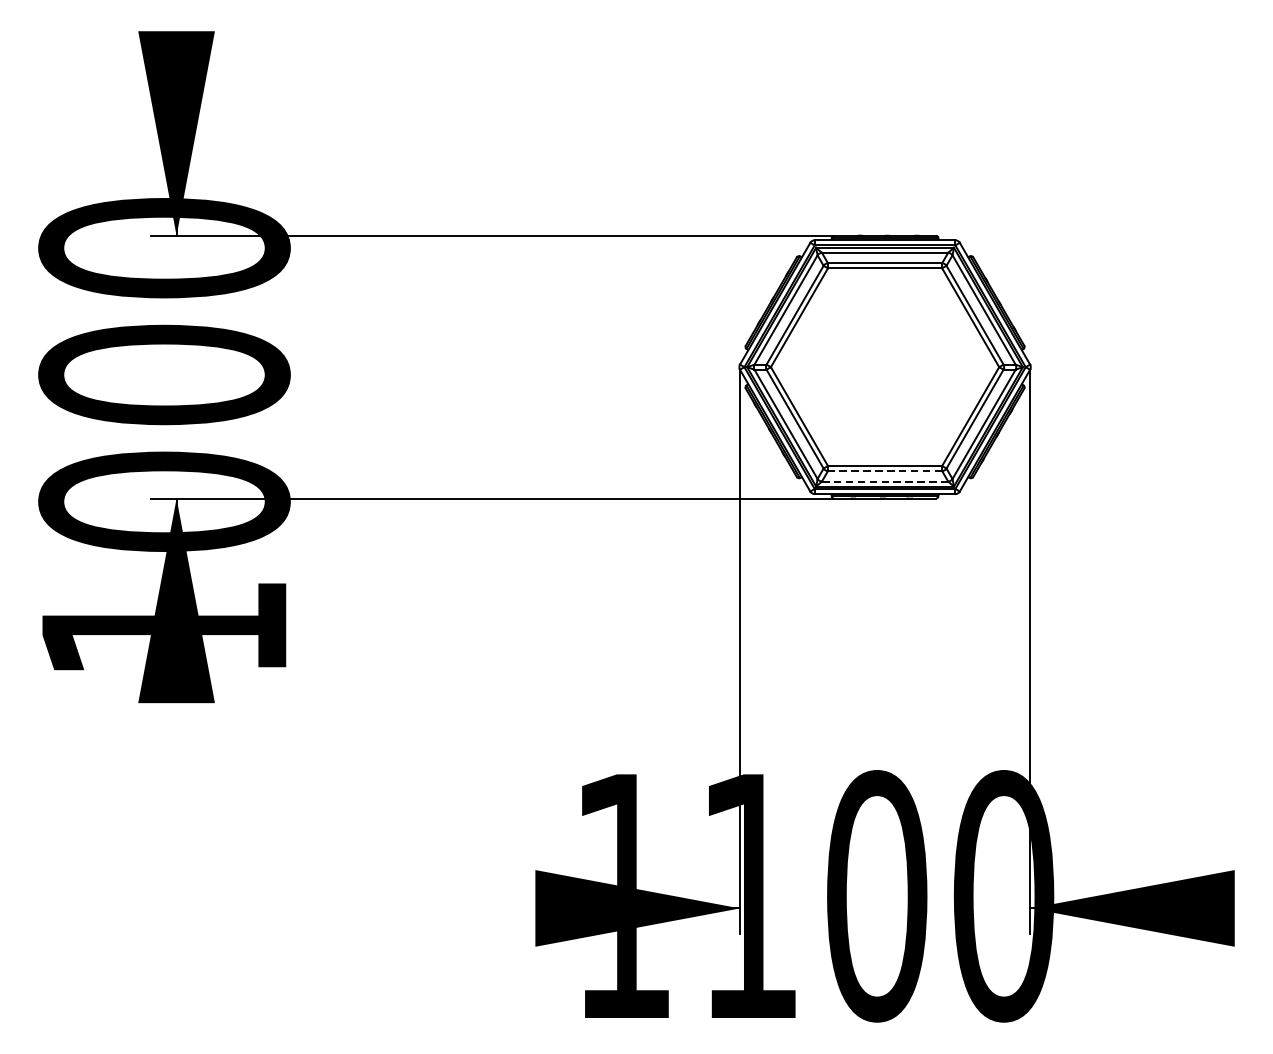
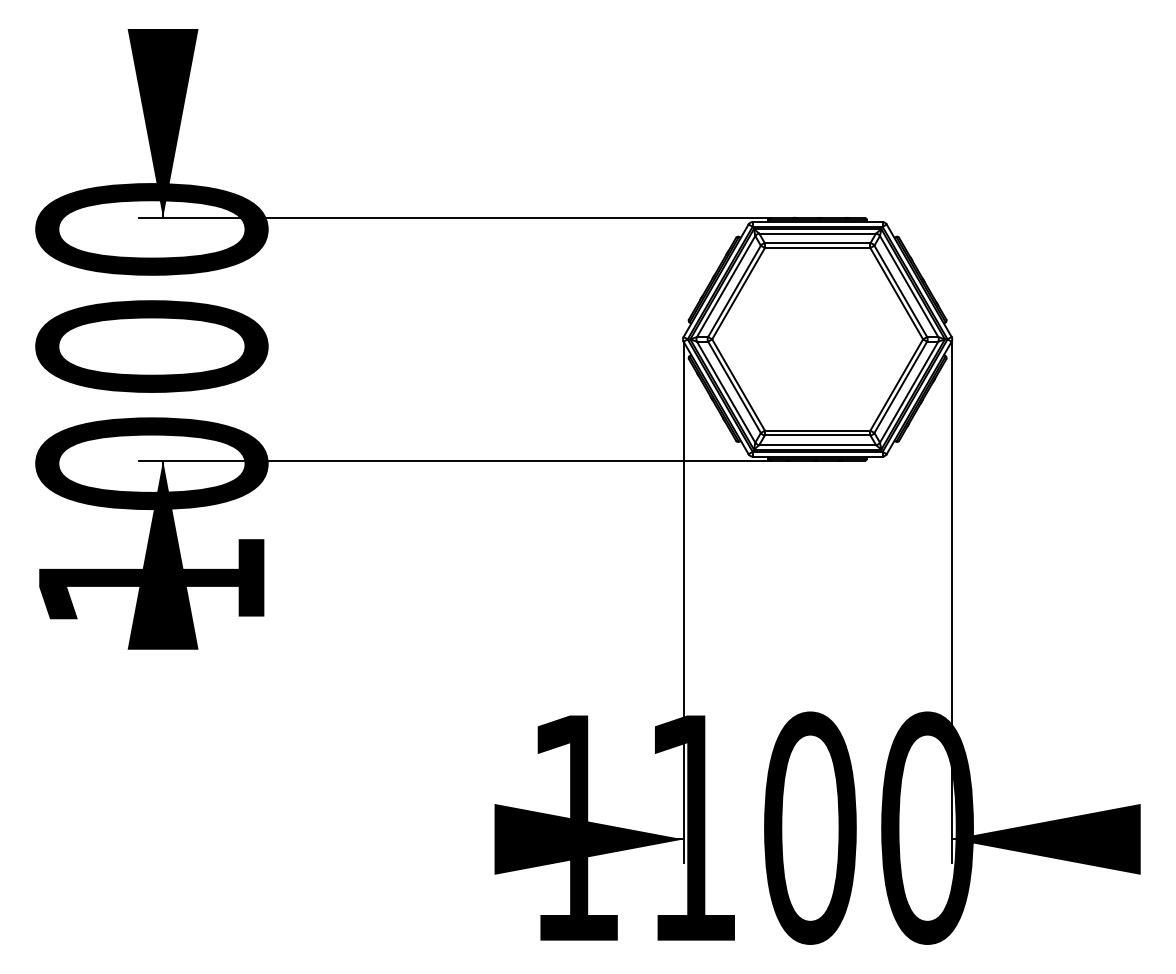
line: (884, 471) -> (817, 435), dashed -> solid
line: (885, 482) -> (818, 445), dashed -> solid

